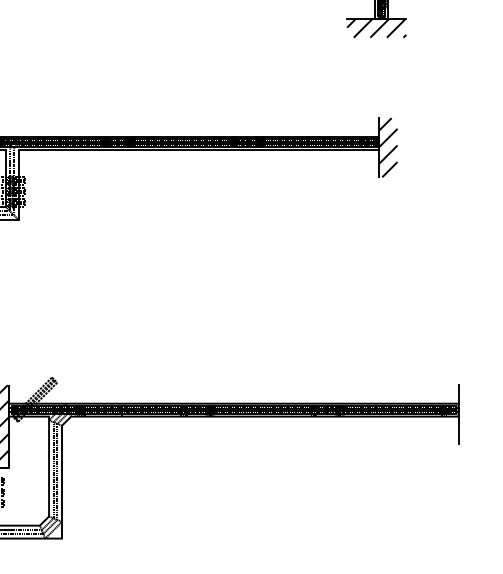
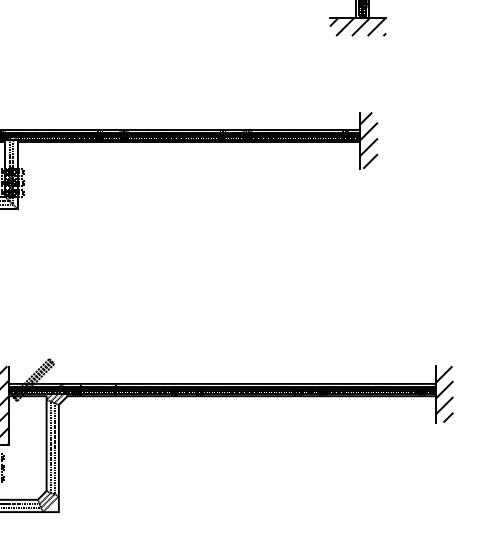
hatch: (467, 414) -> (444, 394), added

